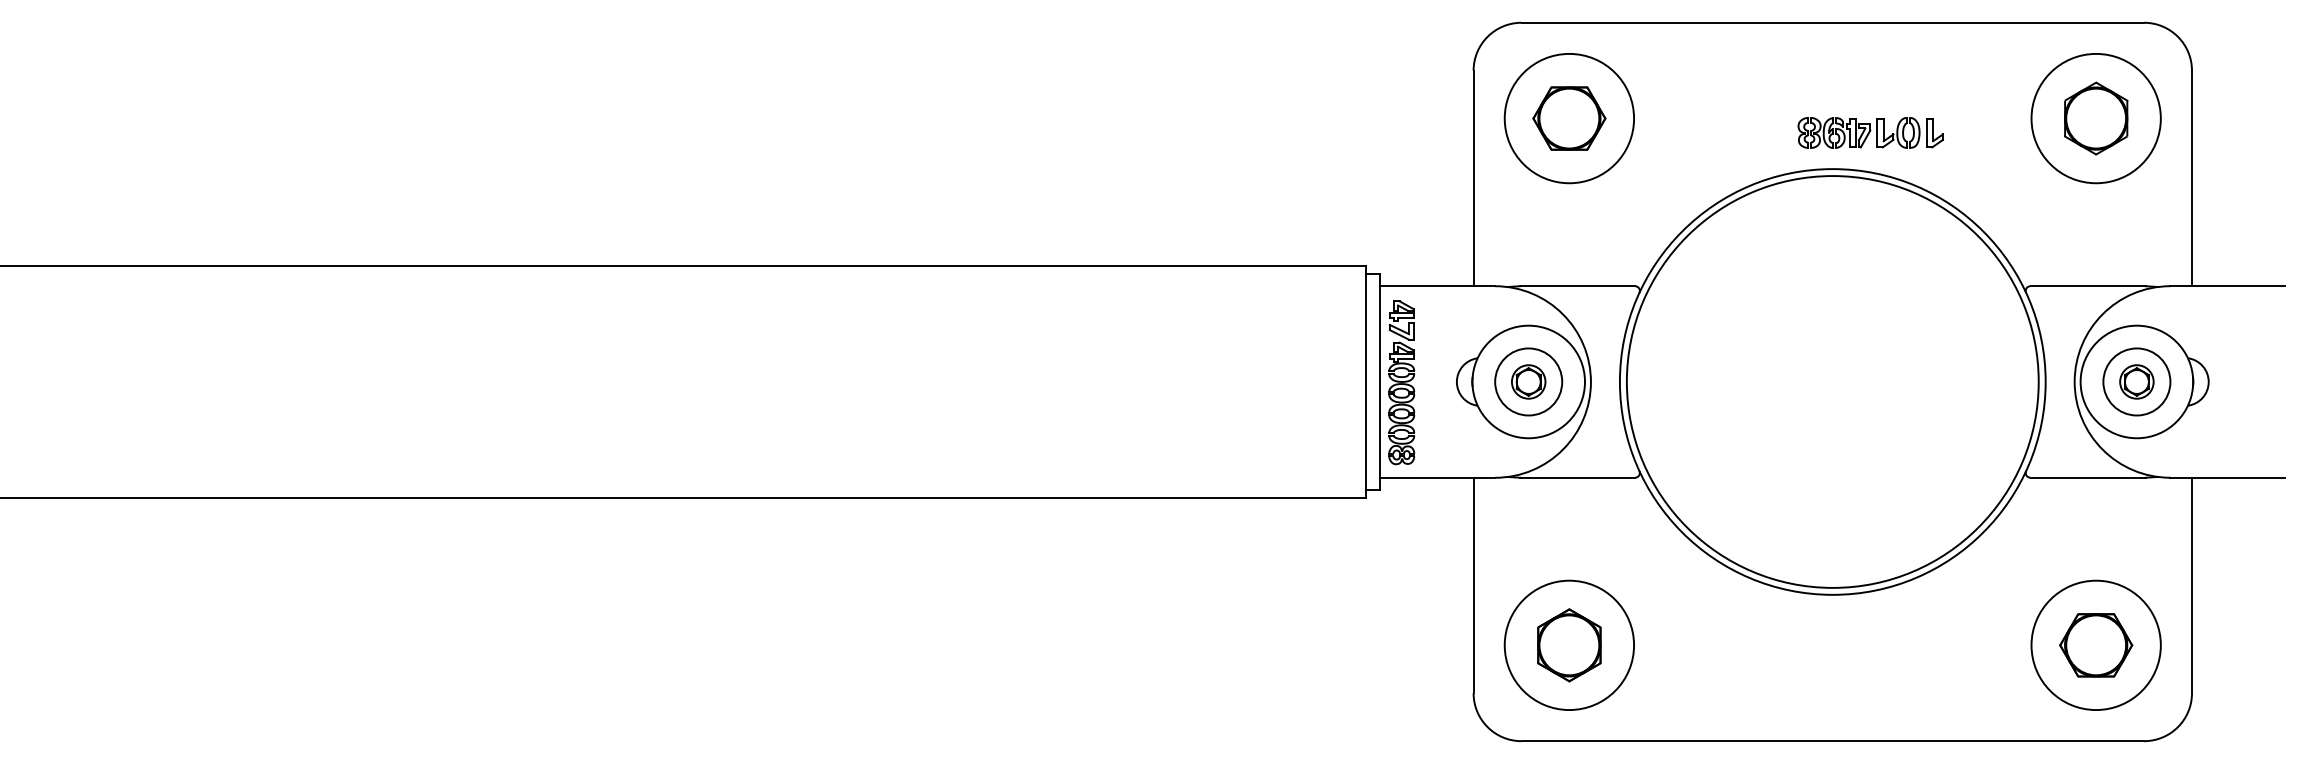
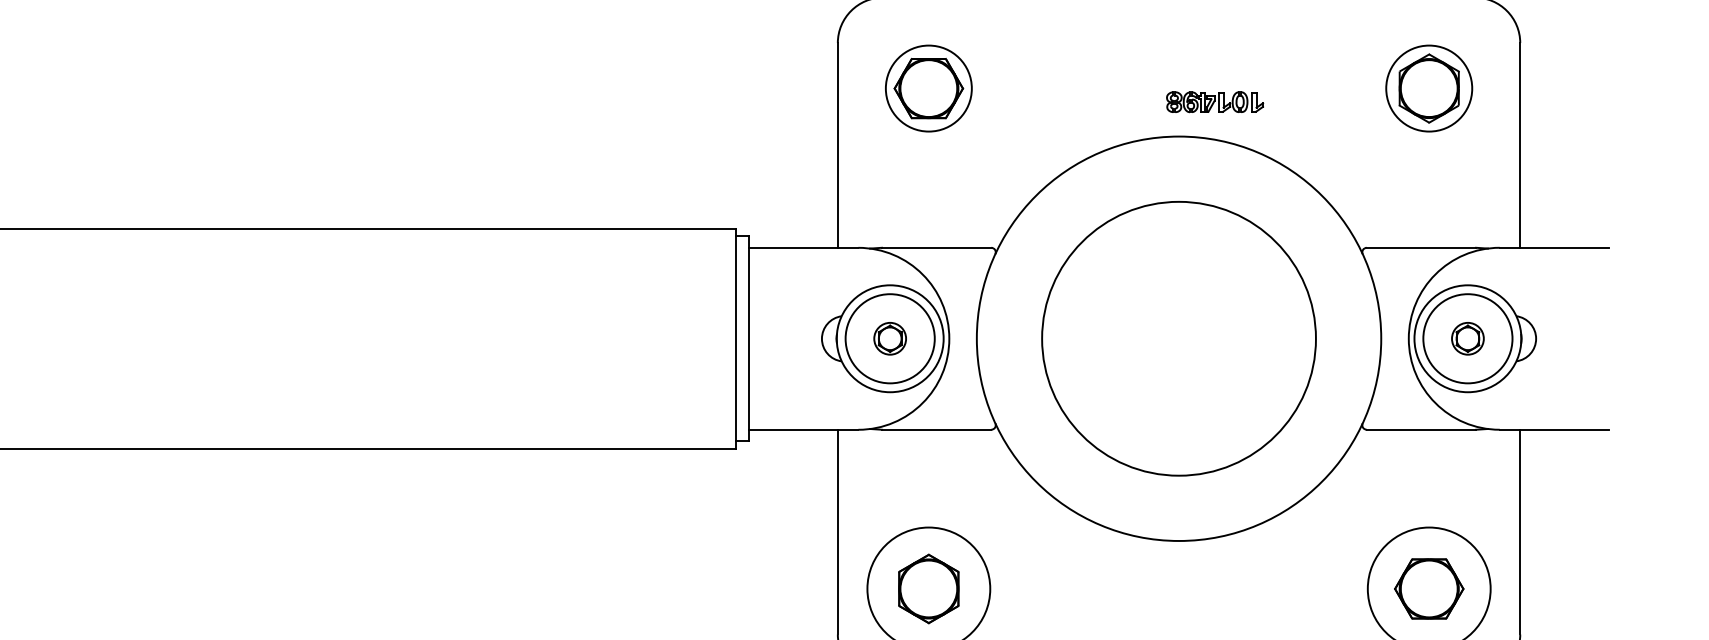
circle: (1569, 118) -> (928, 88), size x0.7
circle: (2095, 118) -> (1428, 88), size x0.7
part: (1870, 132) -> (1214, 101), size x0.7
circle: (1528, 381) -> (889, 338), size x1.4
circle: (1832, 381) -> (1178, 338), size x0.7
circle: (2136, 381) -> (1467, 338), size x1.4
part: (1401, 382) -> (769, 339), removed

